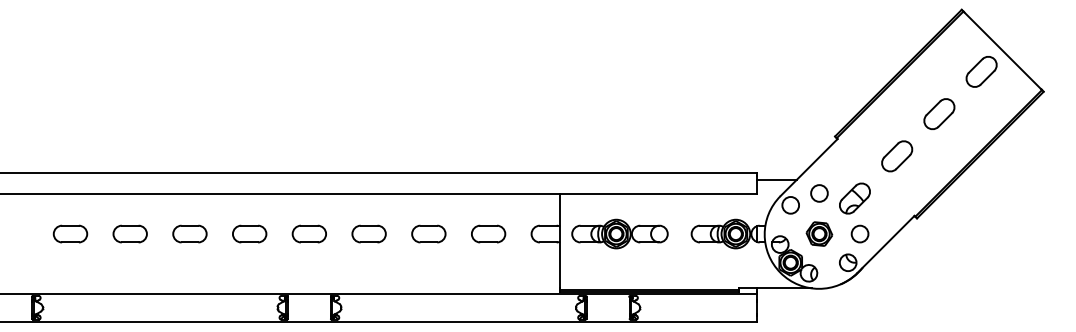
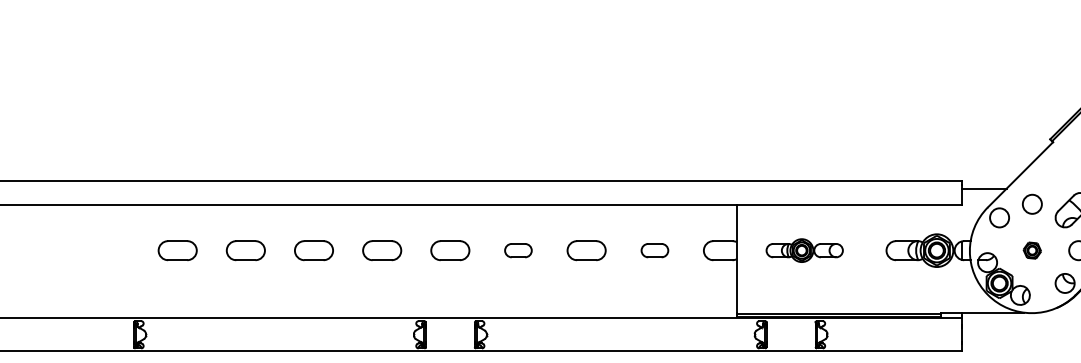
part: (368, 233) -> (517, 250), size x0.7
part: (488, 233) -> (654, 250), size x0.7
part: (619, 233) -> (804, 250), size x0.7
part: (819, 233) -> (1032, 250), size x0.6

